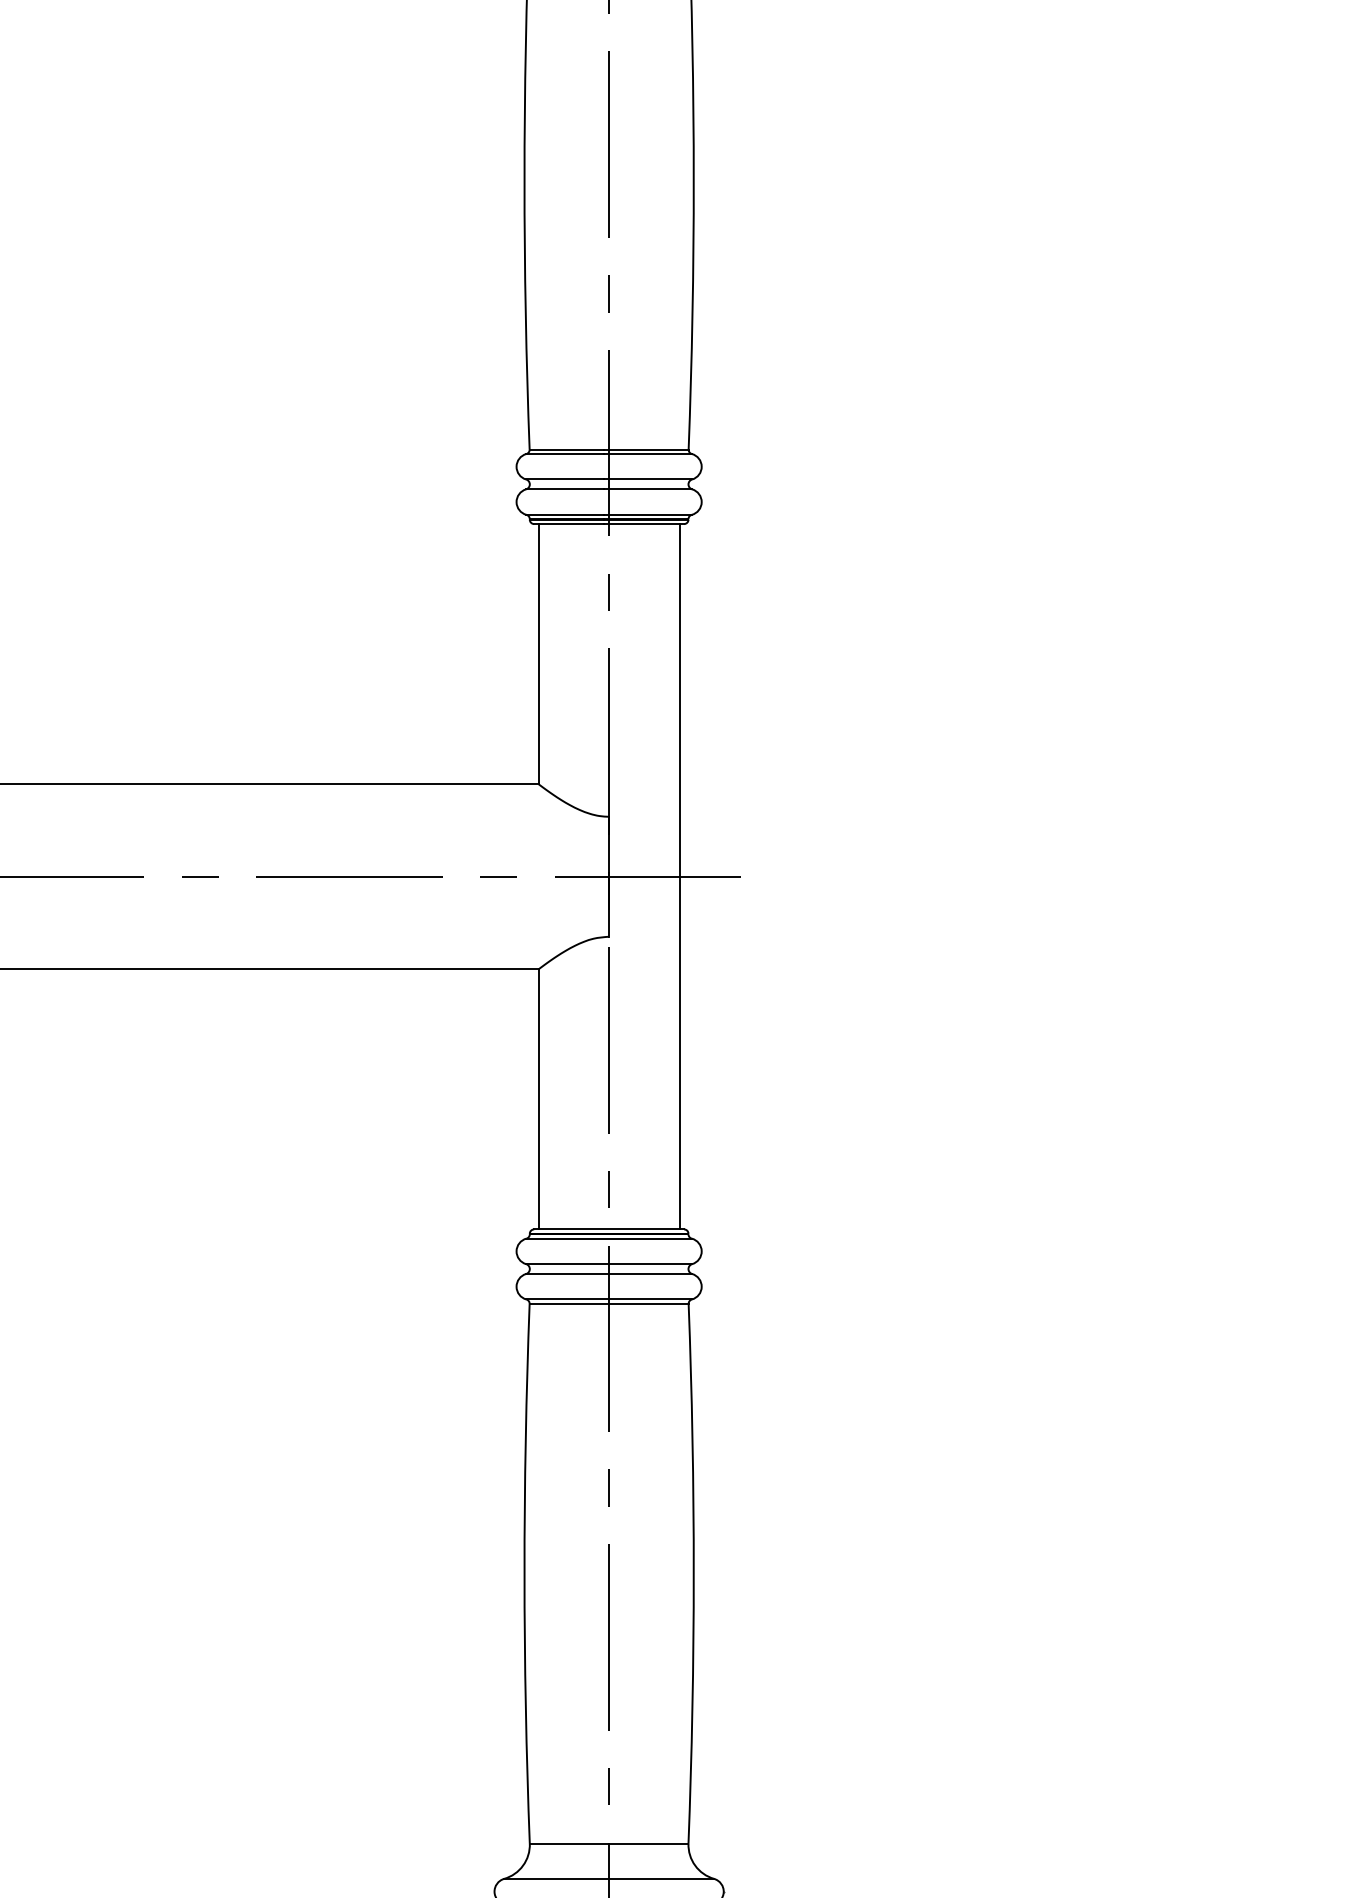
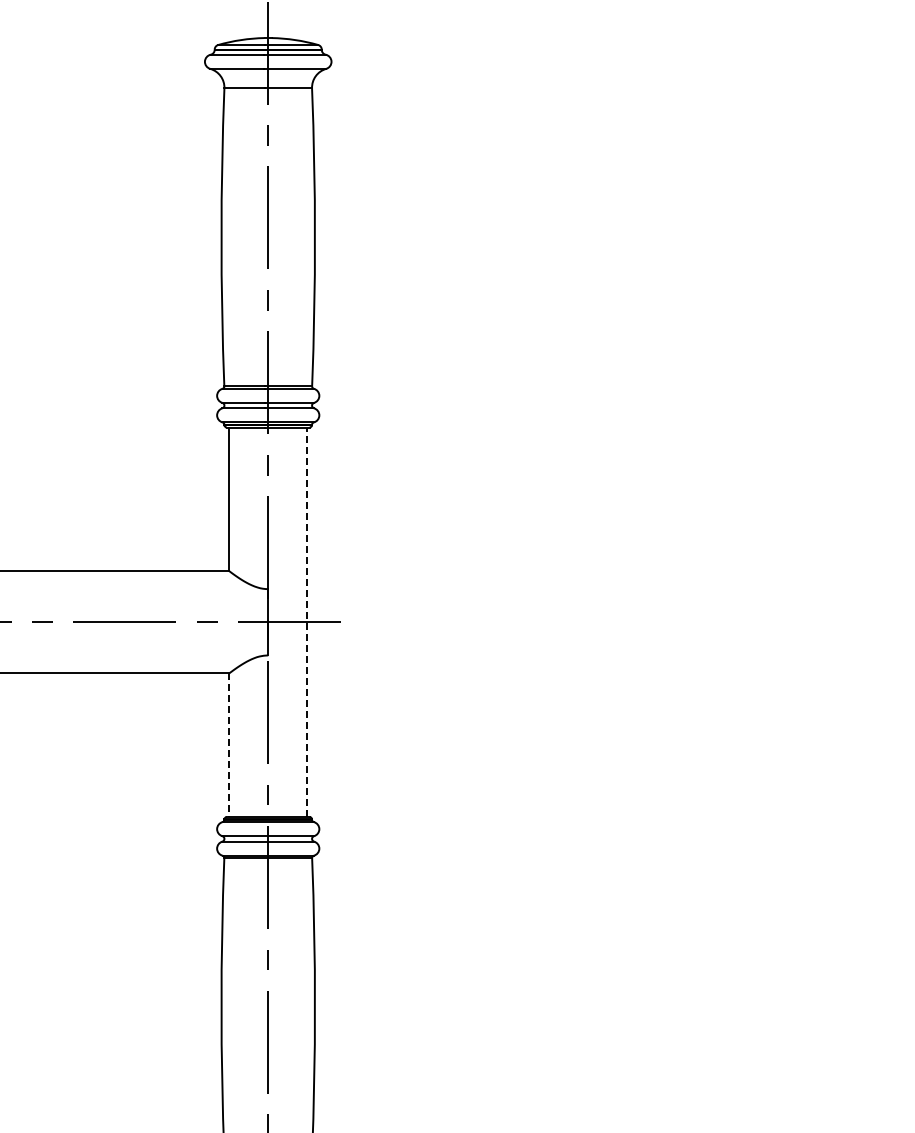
line: (680, 877) -> (307, 622), solid -> dashed
line: (538, 1099) -> (229, 745), solid -> dashed

